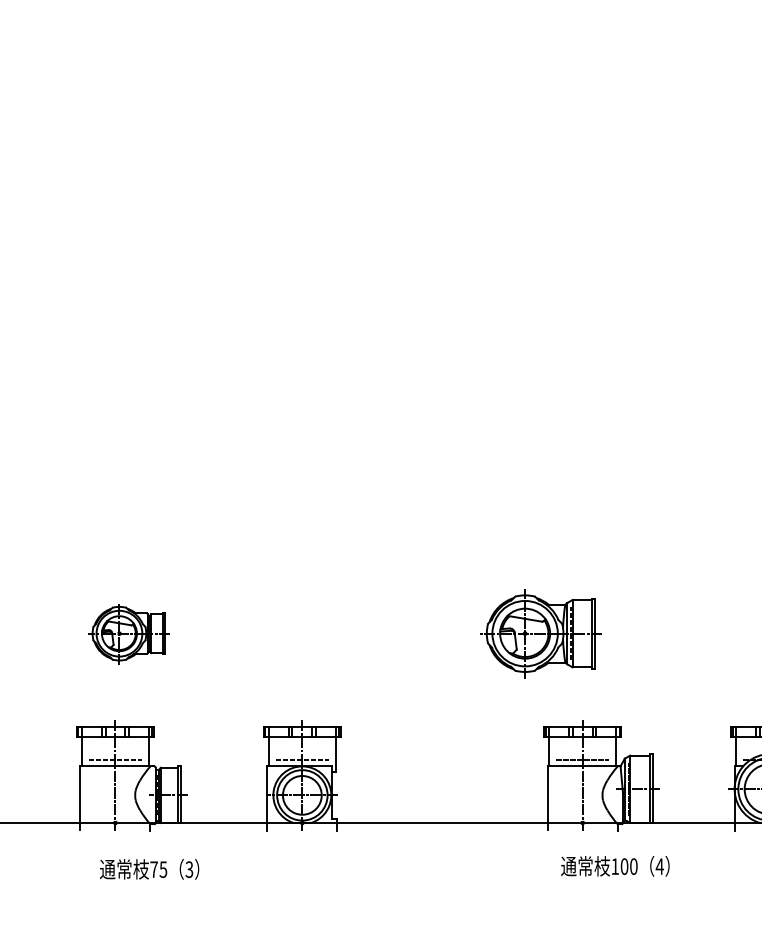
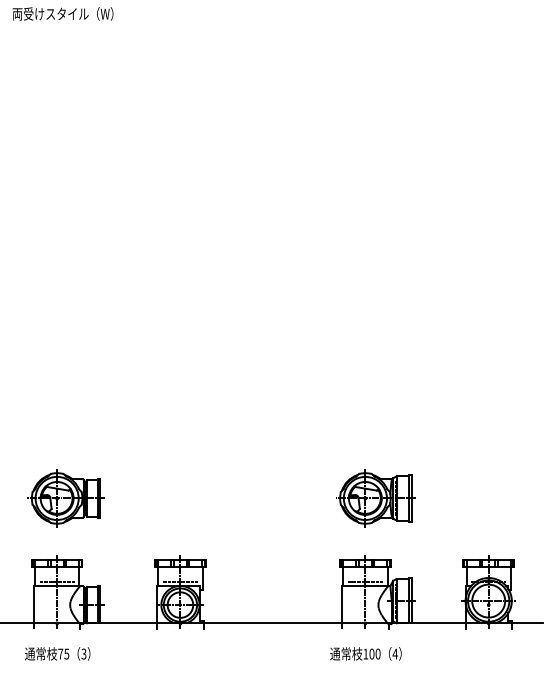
part: (128, 633) -> (65, 498), size x1.43
part: (540, 633) -> (375, 498), moved
text: (614, 865) -> (365, 653), moved
text: (149, 868) -> (57, 653), moved

